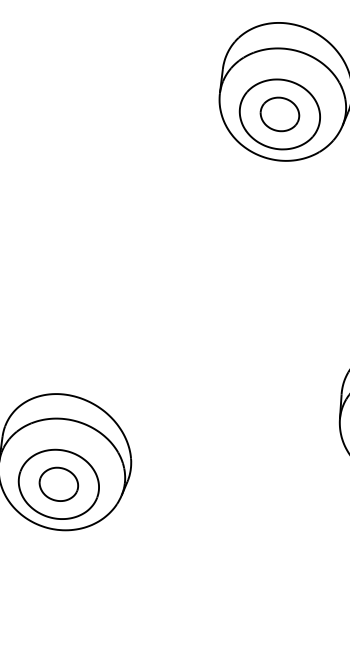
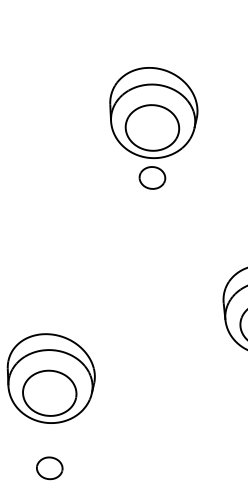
part: (280, 113) -> (152, 177), moved
part: (58, 484) -> (49, 468), moved

